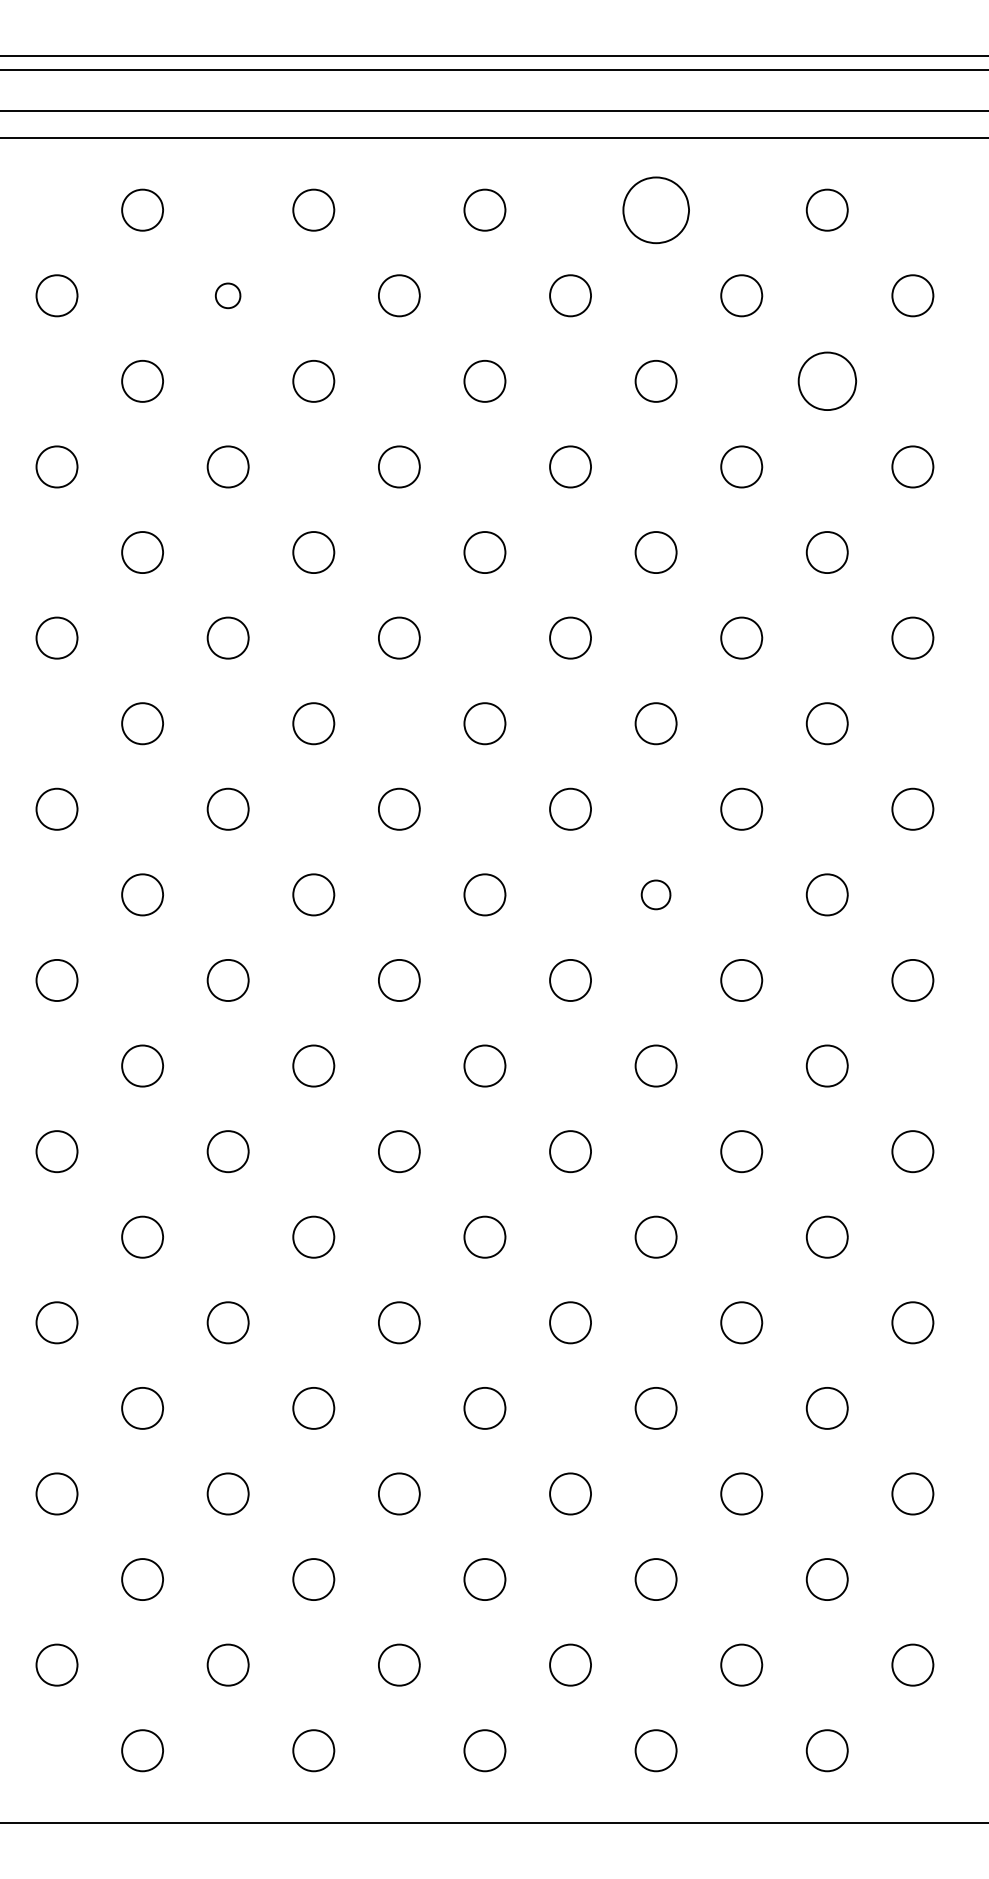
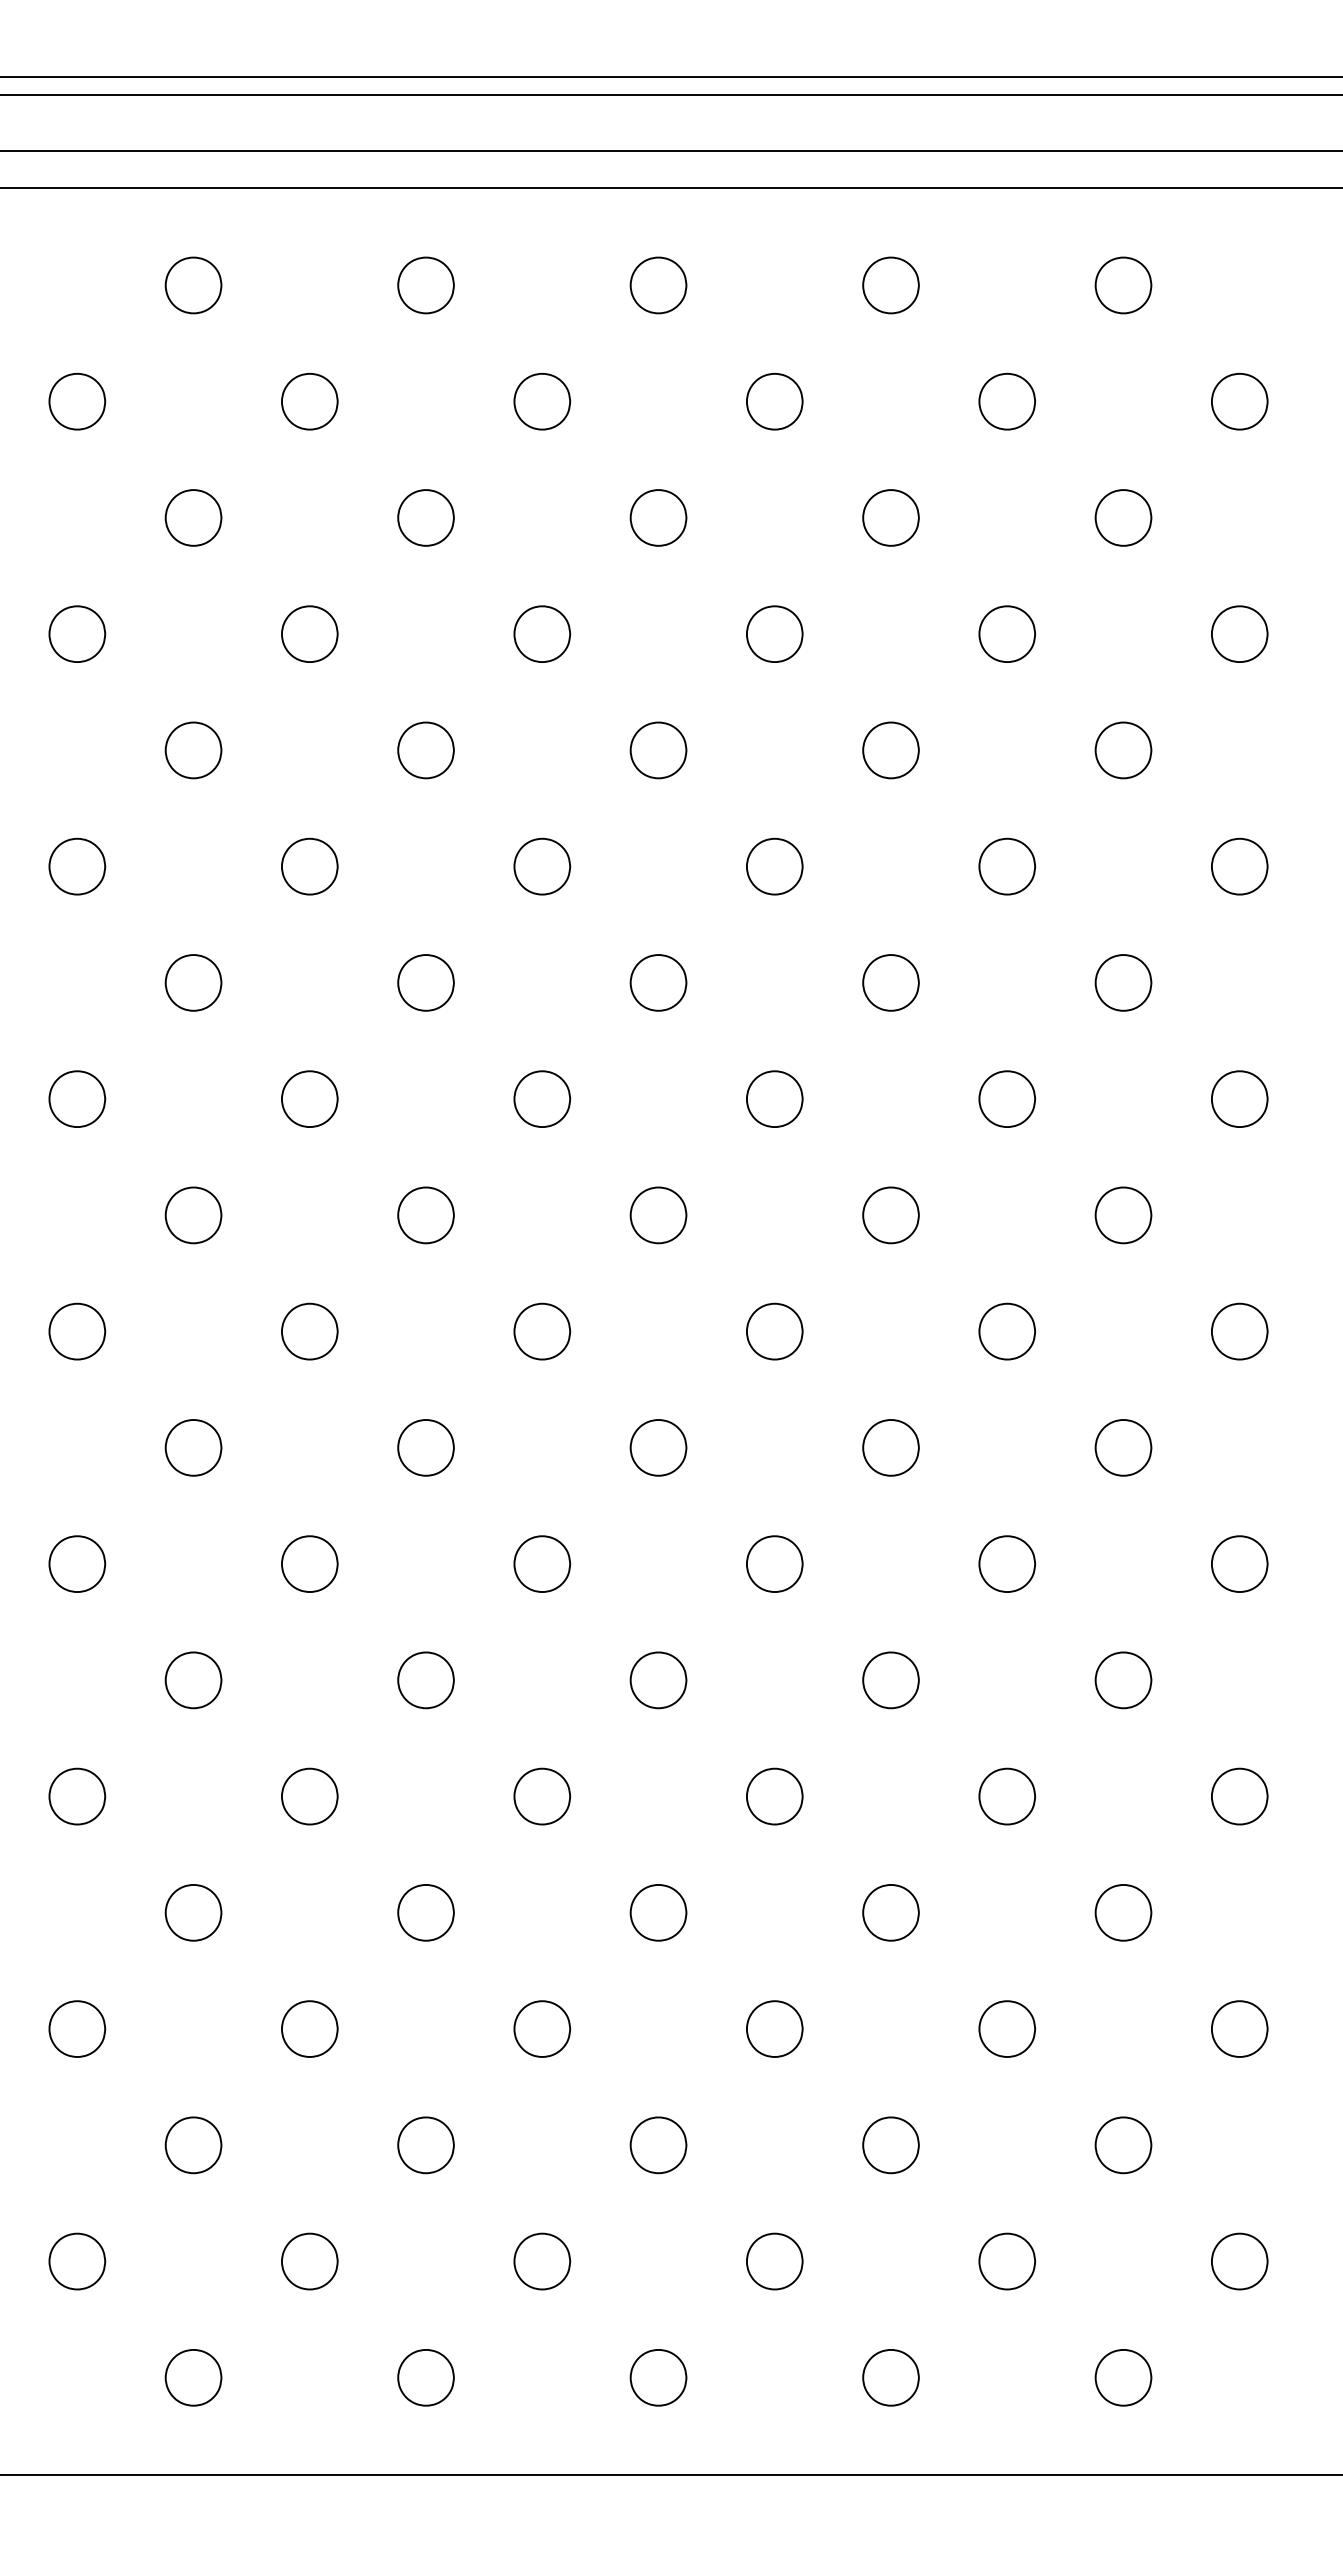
part: (655, 209) -> (890, 284), size x0.62
part: (227, 295) -> (308, 401), size x1.67
part: (826, 381) -> (1122, 518), size x0.71
part: (655, 894) -> (890, 1214), size x1.43

